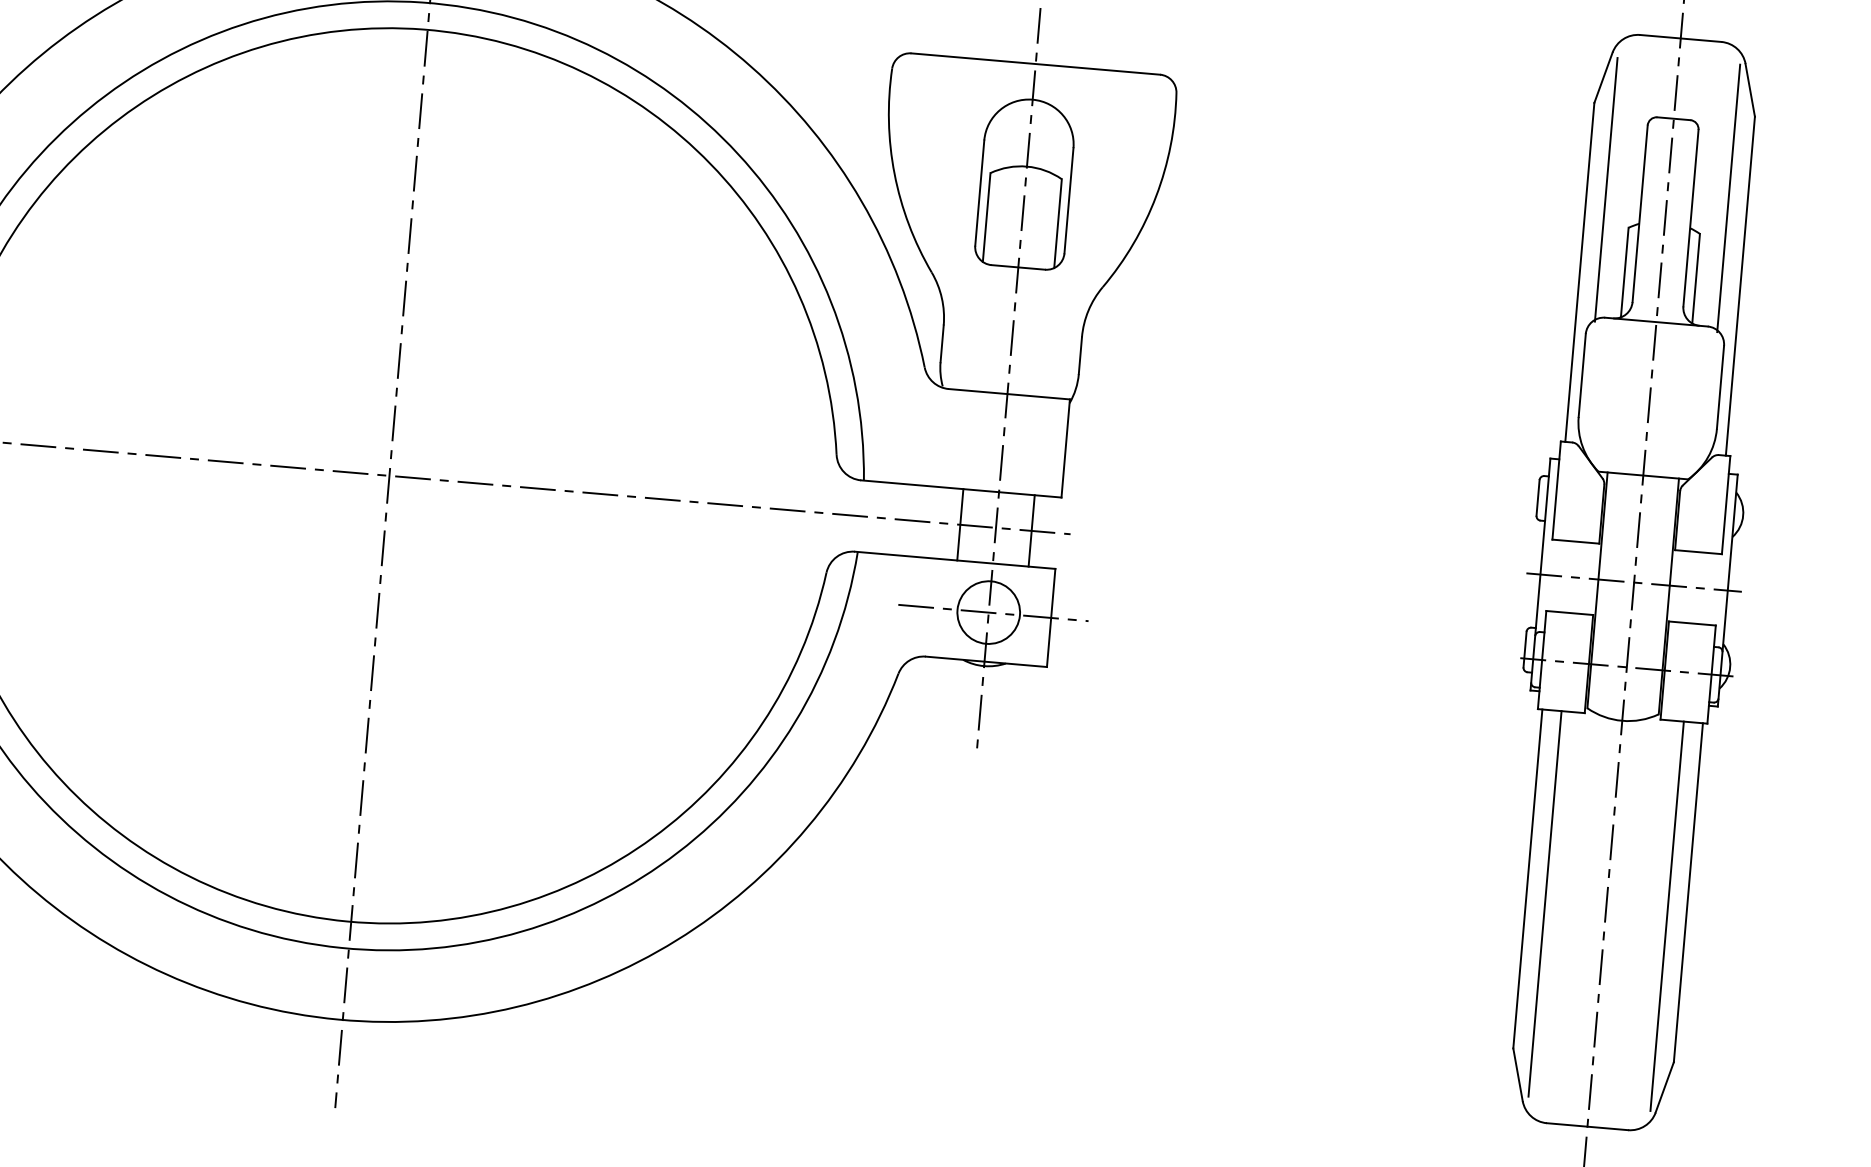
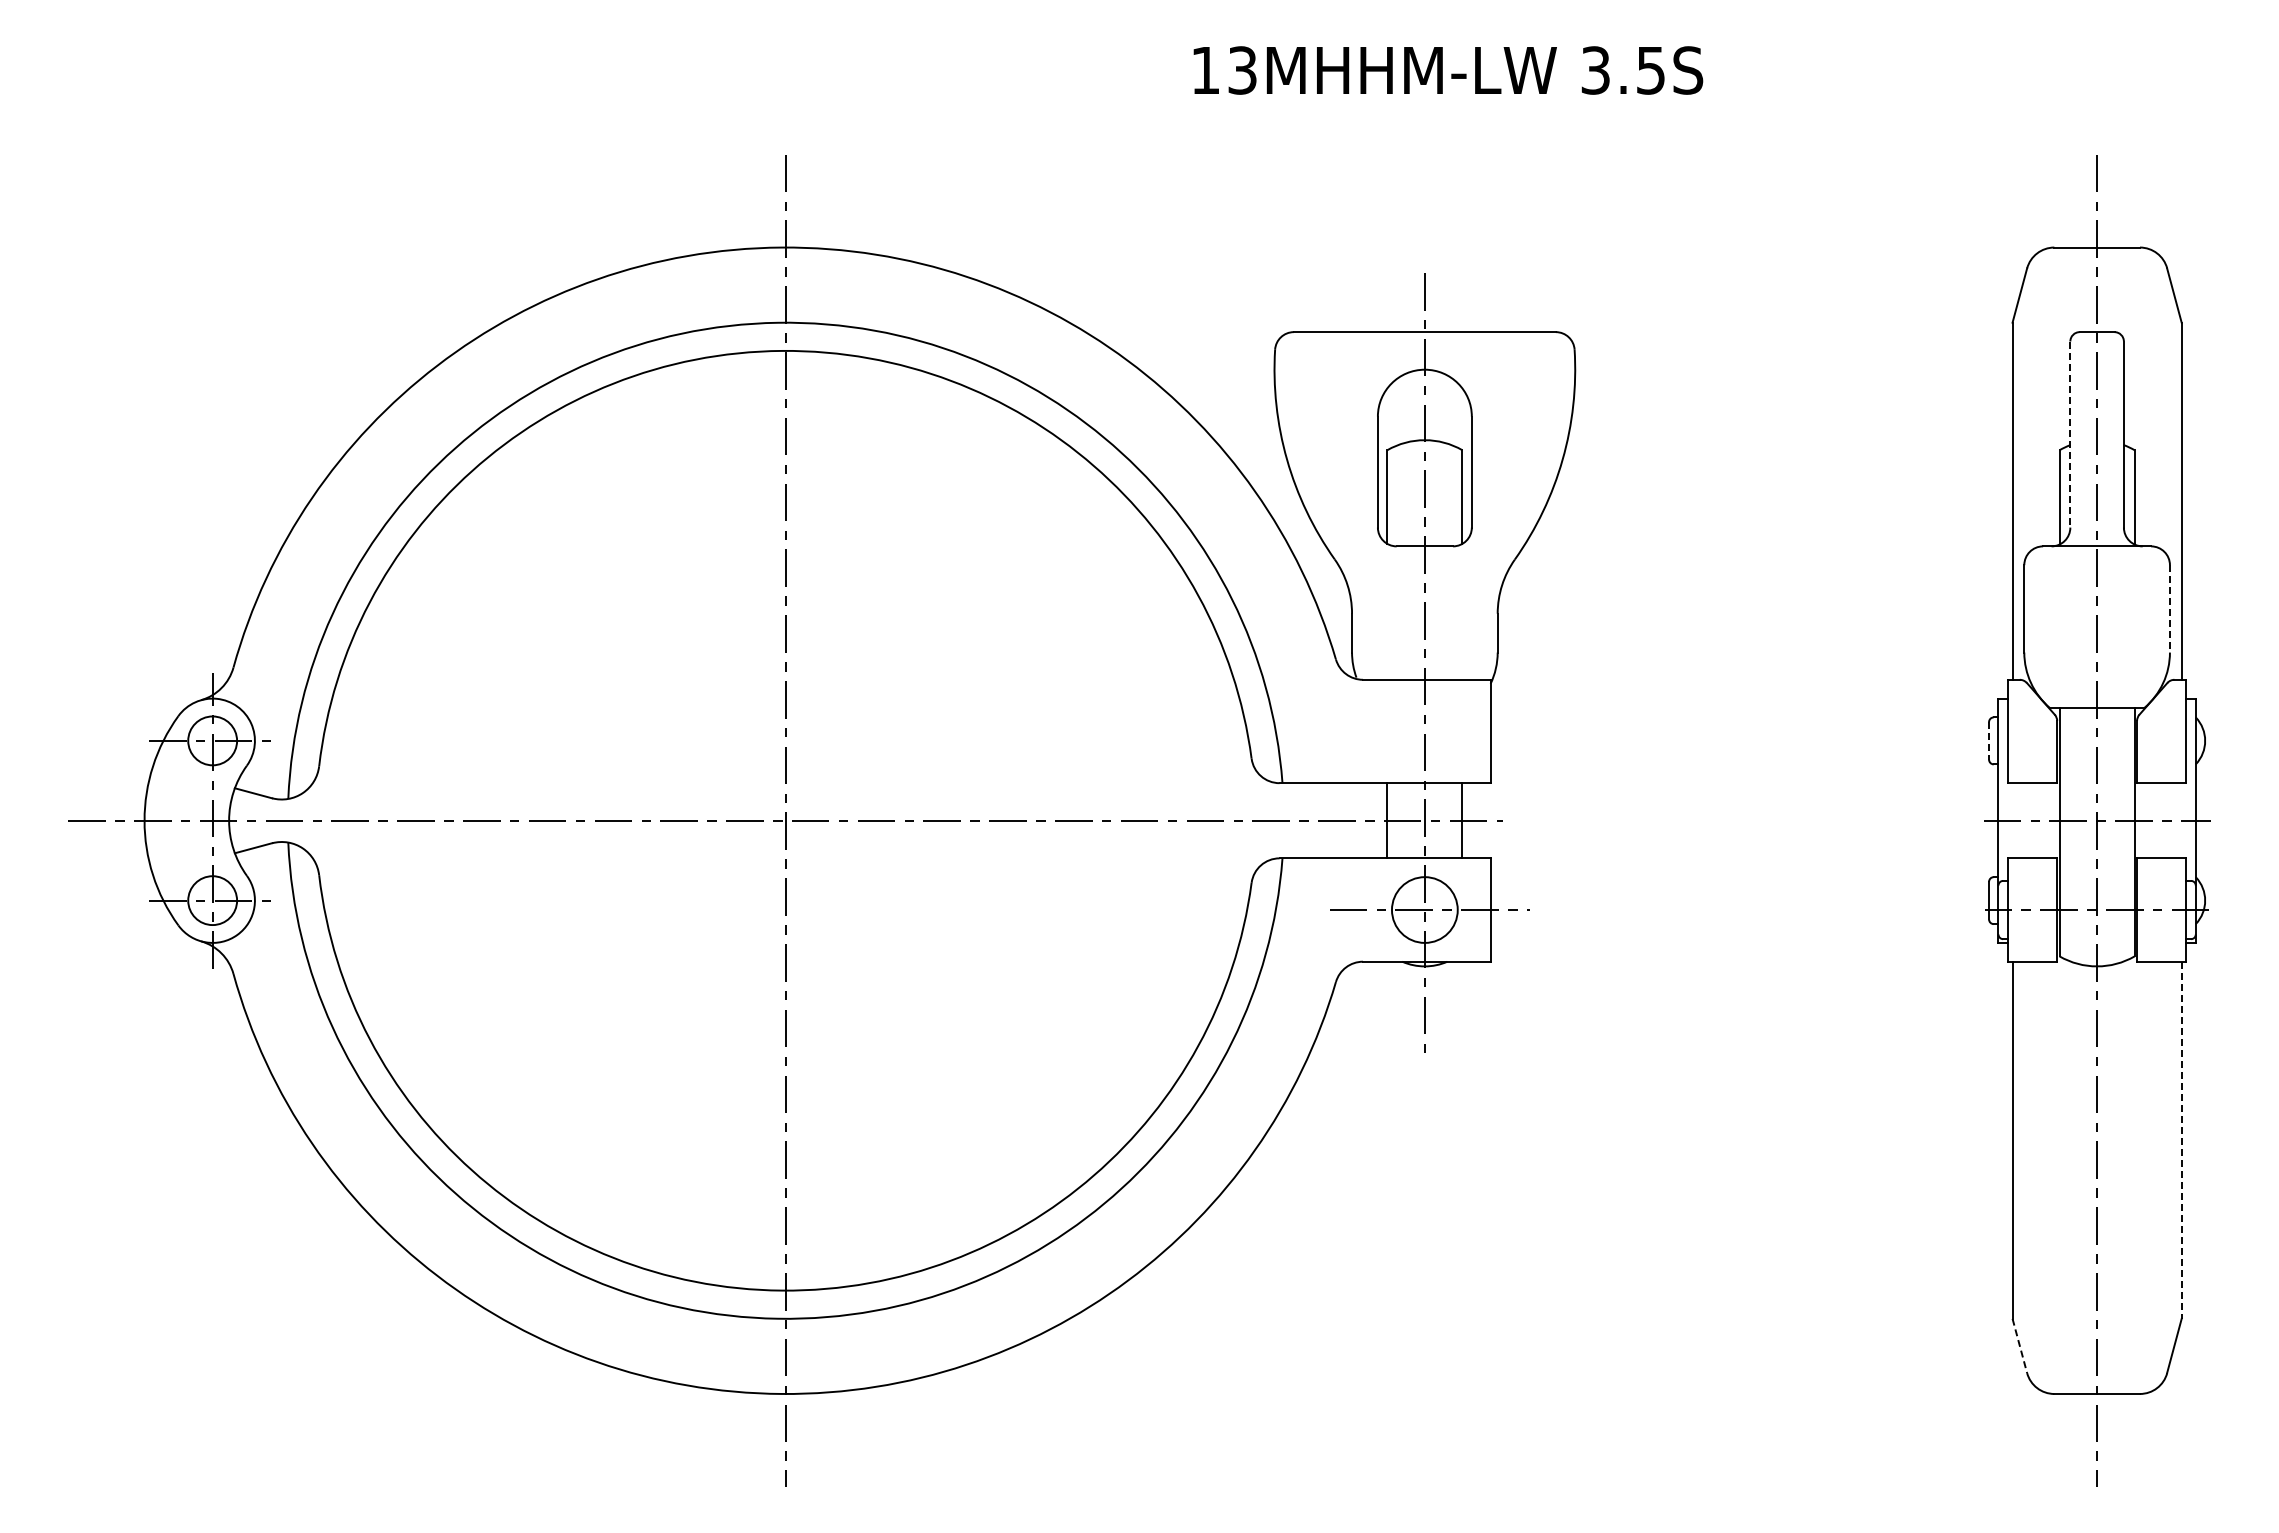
line: (1606, 189) -> (2032, 412), removed
line: (1728, 198) -> (2161, 410), removed
line: (1640, 214) -> (2070, 435), solid -> dashed
line: (1720, 386) -> (2169, 608), solid -> dashed
line: (1538, 497) -> (1989, 740), solid -> dashed
line: (1688, 892) -> (2181, 1140), solid -> dashed
line: (1544, 903) -> (2032, 1164), removed
line: (1667, 915) -> (2161, 1166), removed
line: (1517, 1075) -> (2019, 1346), solid -> dashed

